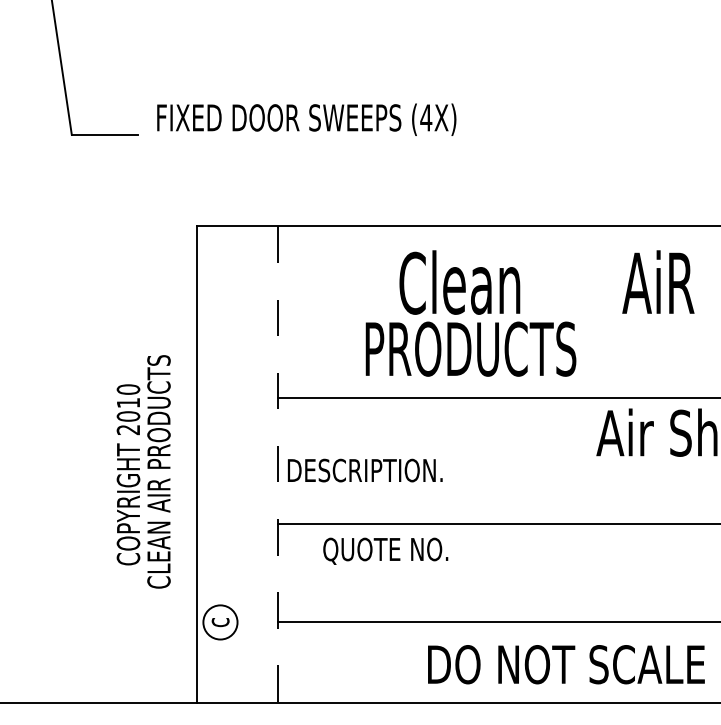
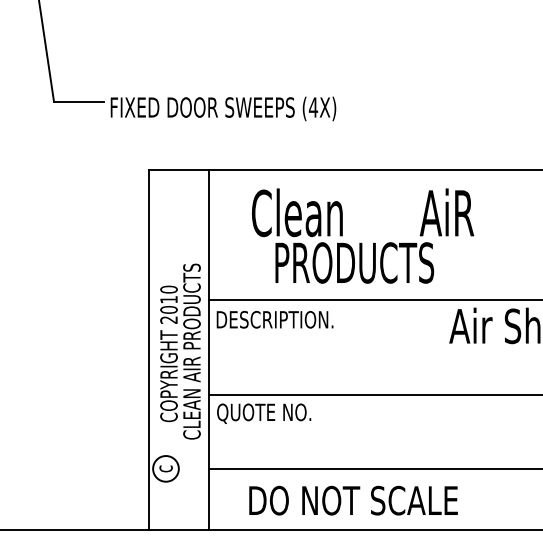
text: (306, 119) -> (223, 108), moved
text: (546, 282) -> (362, 212), moved
line: (277, 465) -> (208, 350), dashed -> solid
text: (365, 470) -> (275, 319), moved
text: (143, 471) -> (180, 351), moved
text: (385, 550) -> (263, 413), moved
text: (566, 664) -> (353, 500), moved

